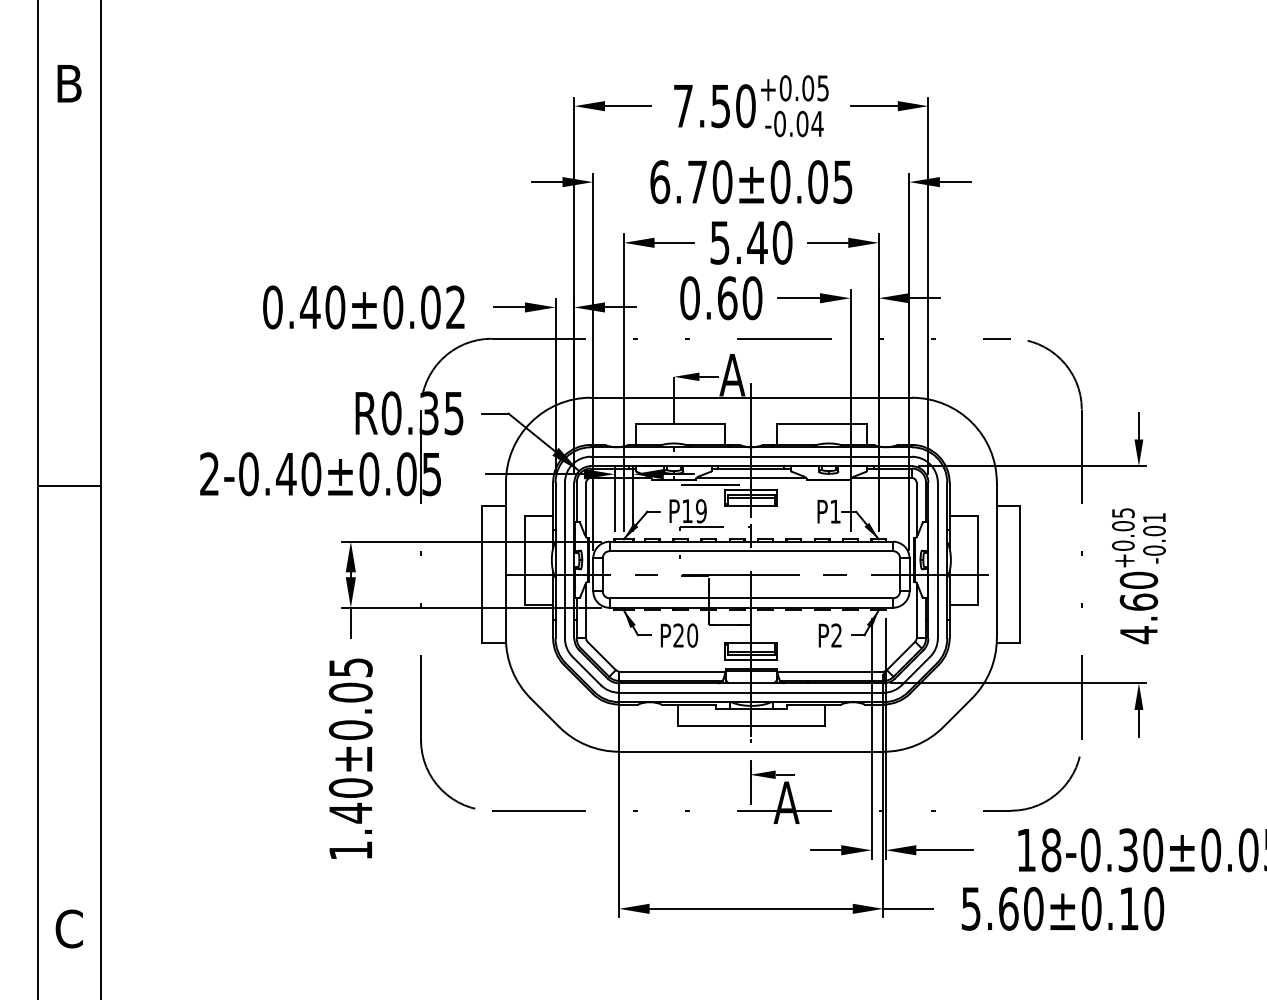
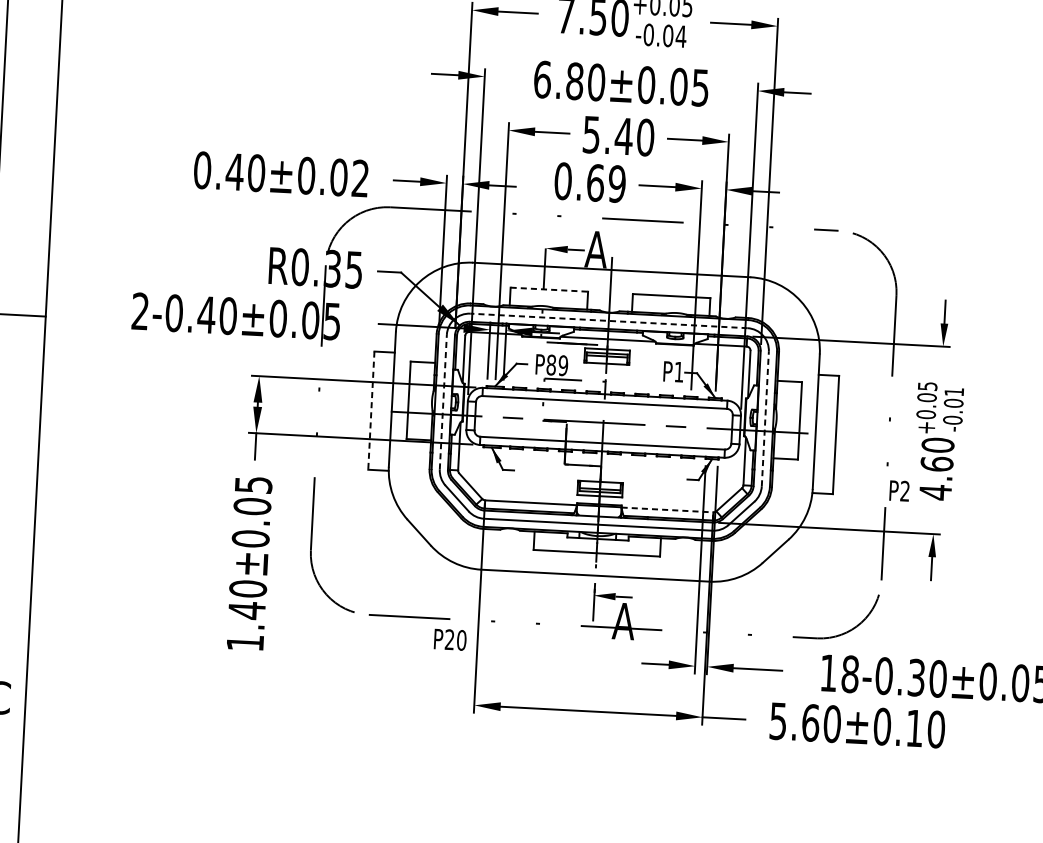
text: (697, 182) -> (574, 81), 6.70±0.05 -> 6.80±0.05
text: (752, 298) -> (617, 184), 0.60 -> 0.69
line: (680, 424) -> (549, 289), solid -> dashed
line: (750, 456) -> (608, 320), solid -> dashed
text: (687, 511) -> (551, 365), P19 -> P89
line: (564, 560) -> (442, 402), solid -> dashed
line: (937, 560) -> (765, 418), solid -> dashed
line: (482, 575) -> (371, 411), solid -> dashed
text: (679, 635) -> (450, 639), moved
text: (829, 635) -> (898, 490), moved
line: (830, 671) -> (667, 509), solid -> dashed

